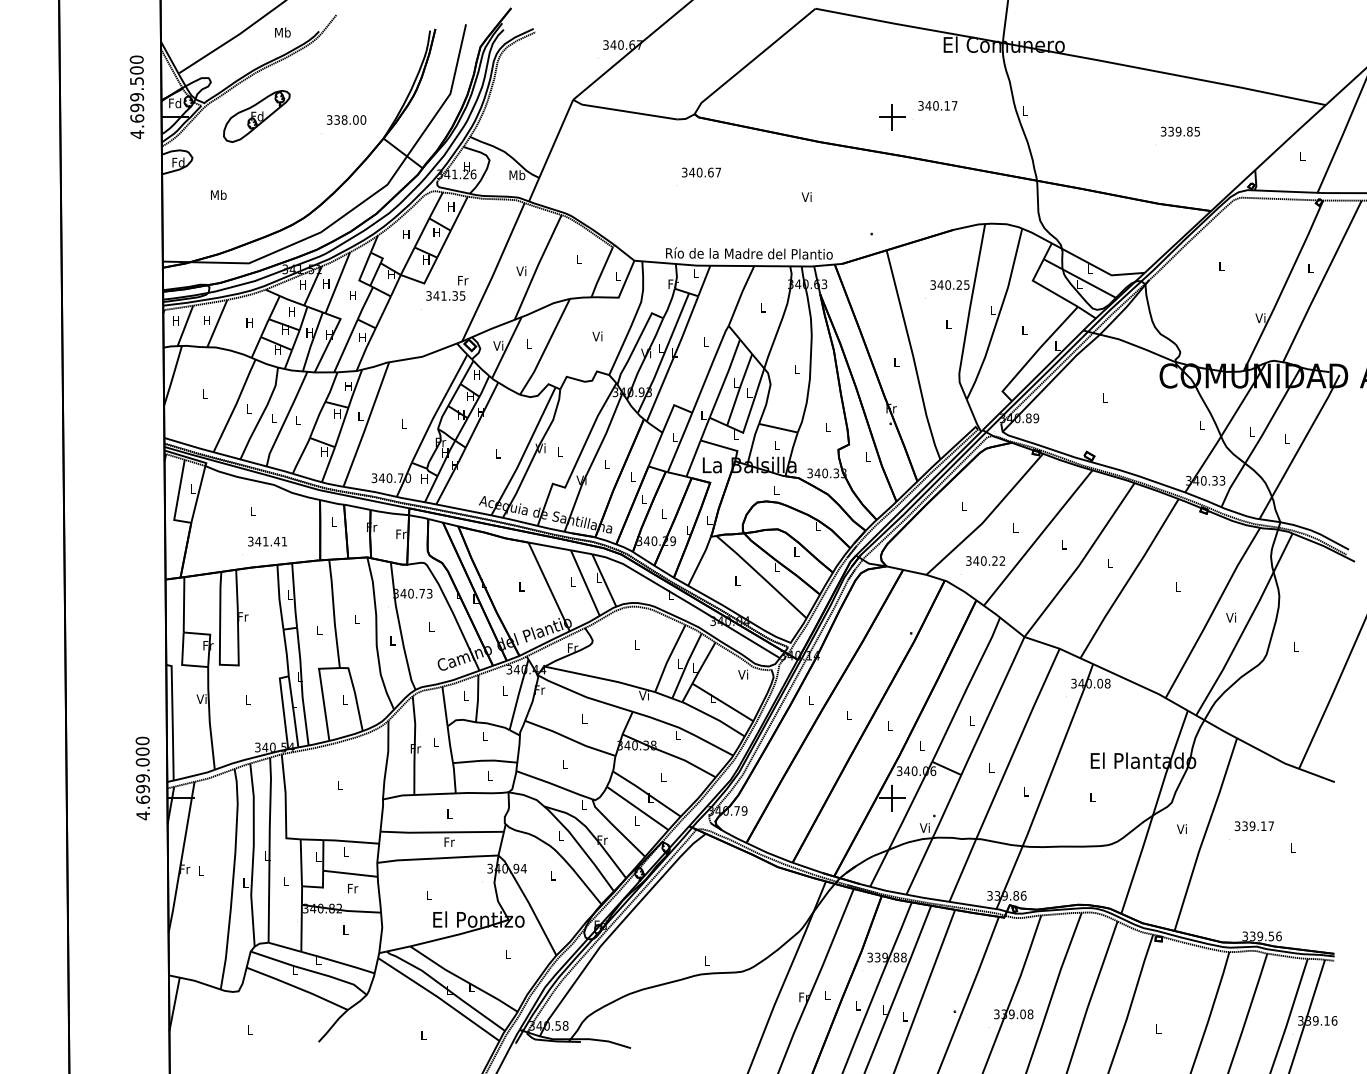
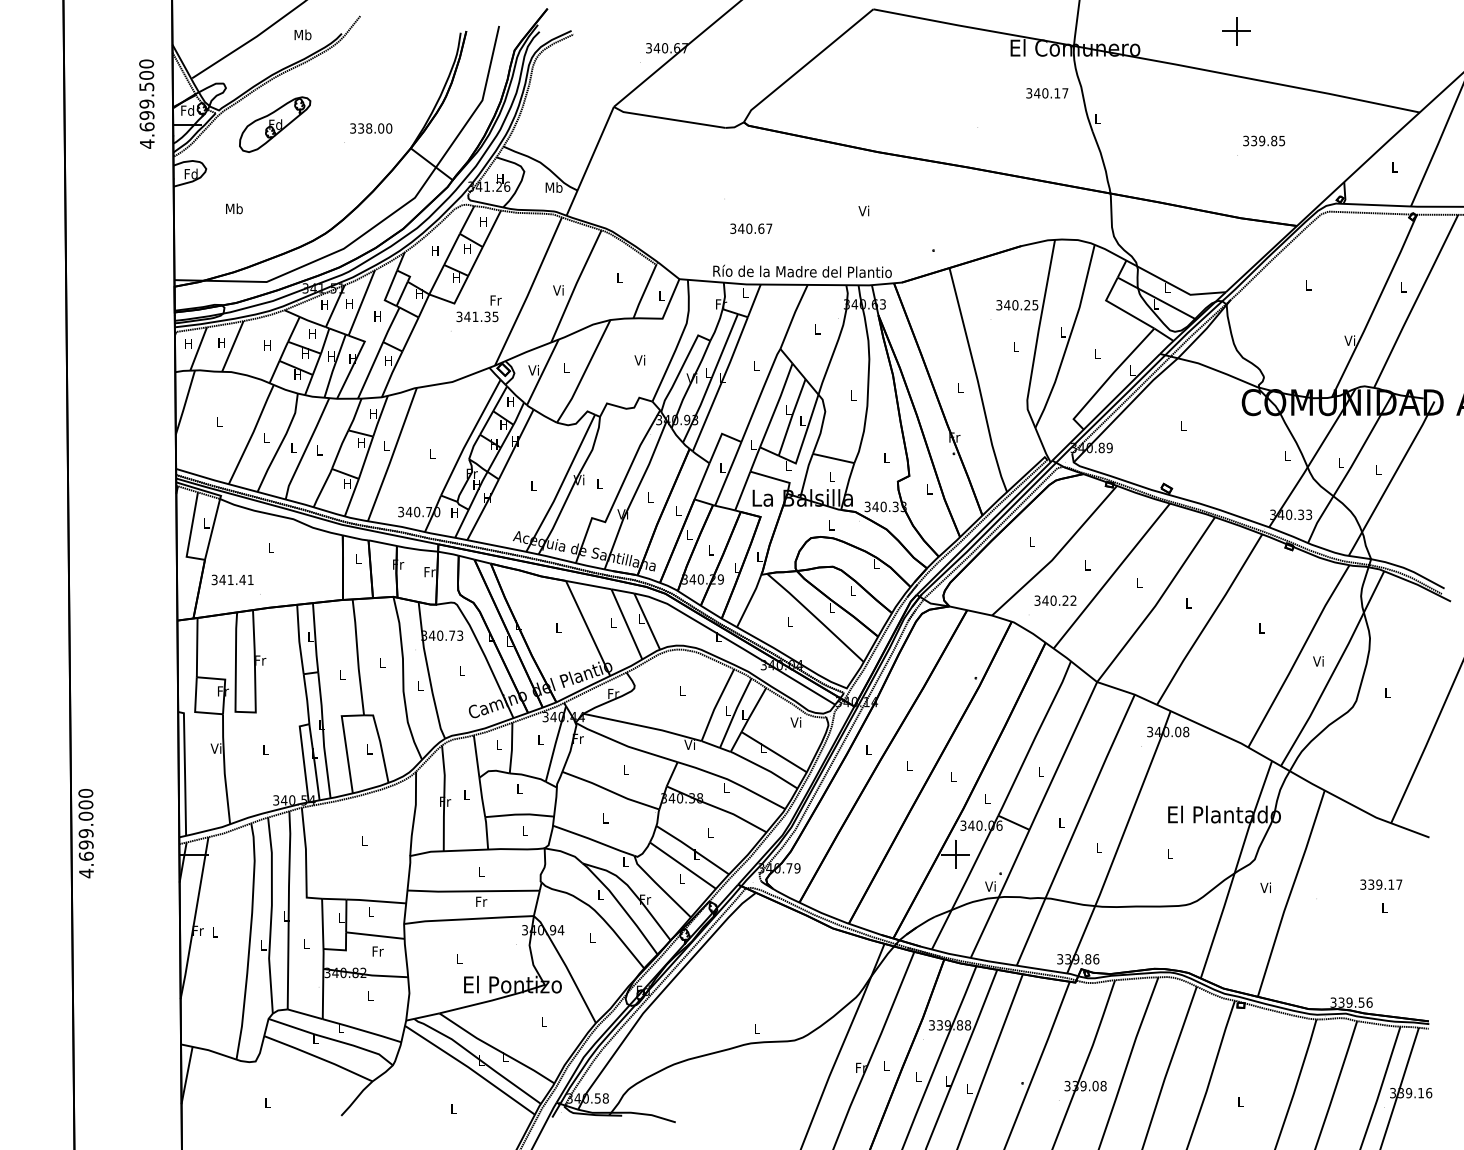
text: (937, 106) -> (1047, 93), moved
part: (892, 117) -> (1236, 31), moved
text: (701, 172) -> (751, 228), moved
text: (267, 541) -> (232, 579), moved
text: (142, 778) -> (85, 833), moved
text: (1254, 826) -> (1381, 884), moved

